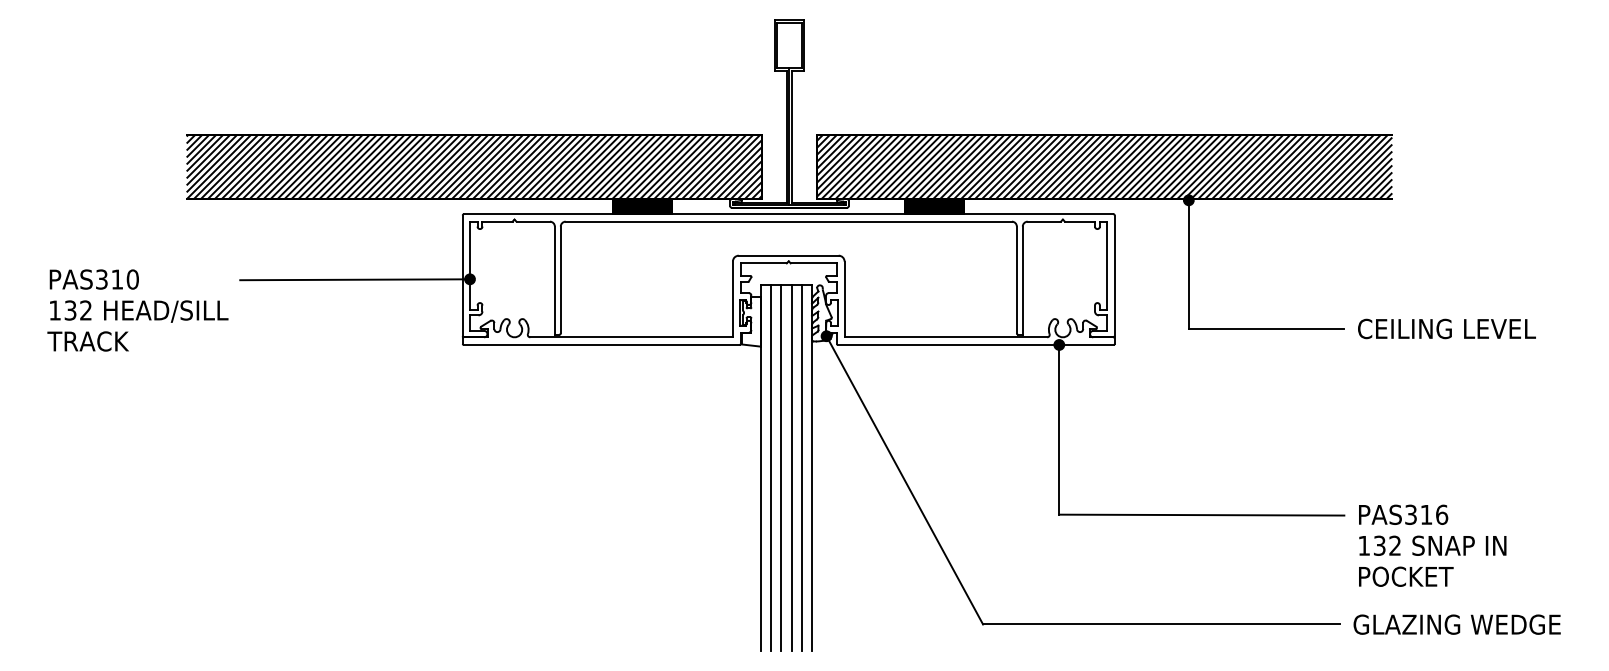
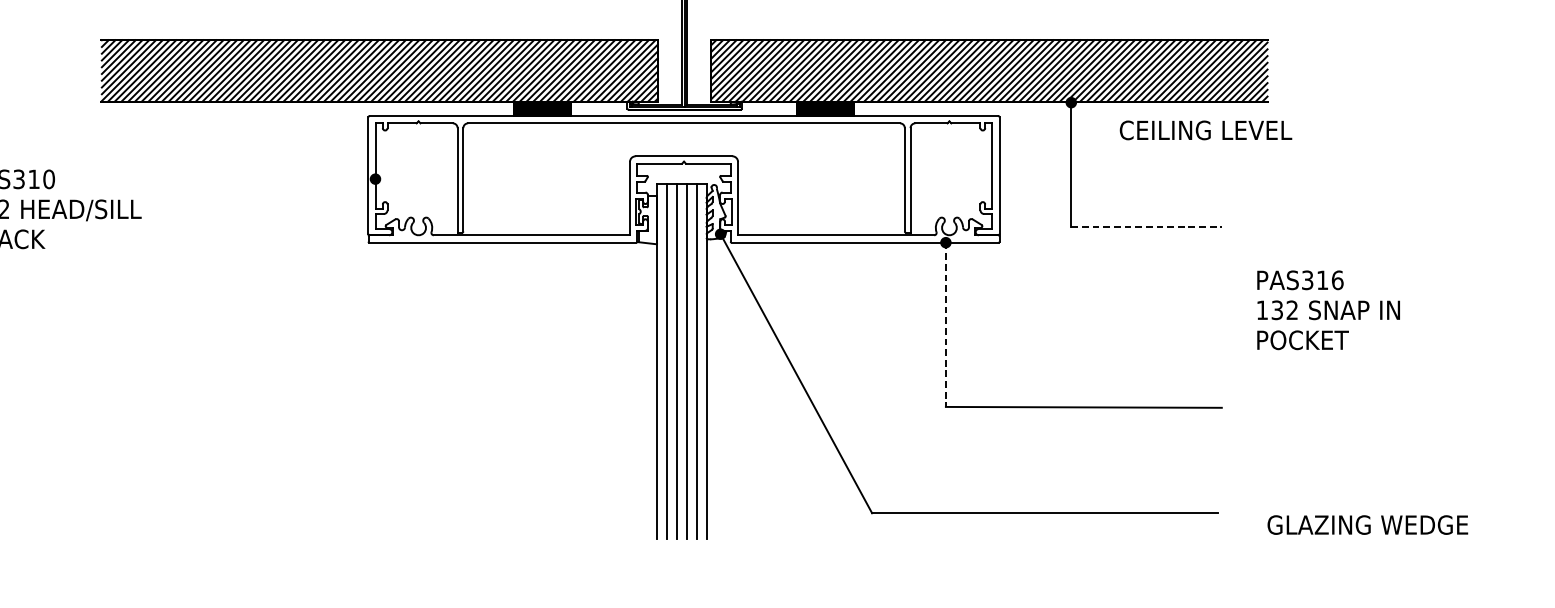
line: (355, 279) -> (264, 179), removed
line: (1266, 328) -> (1146, 226), solid -> dashed
text: (1446, 328) -> (1205, 129), moved
line: (1059, 429) -> (946, 324), solid -> dashed
text: (1432, 545) -> (1328, 310), moved
text: (1456, 624) -> (1367, 524), moved

